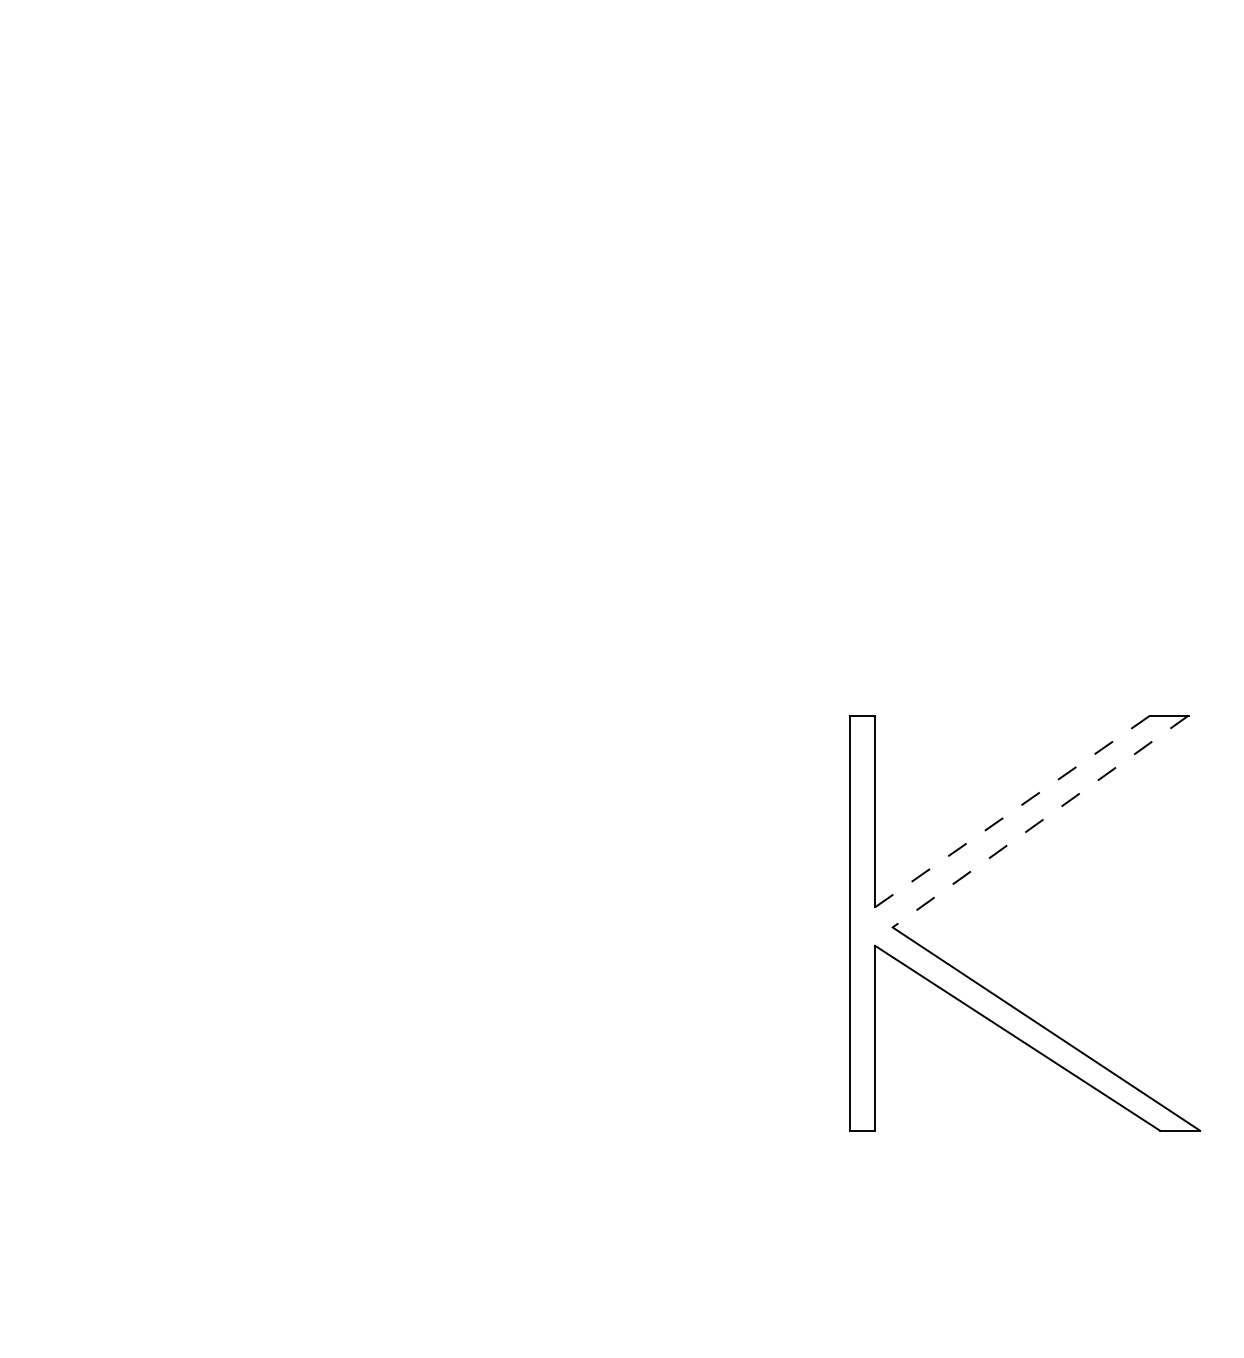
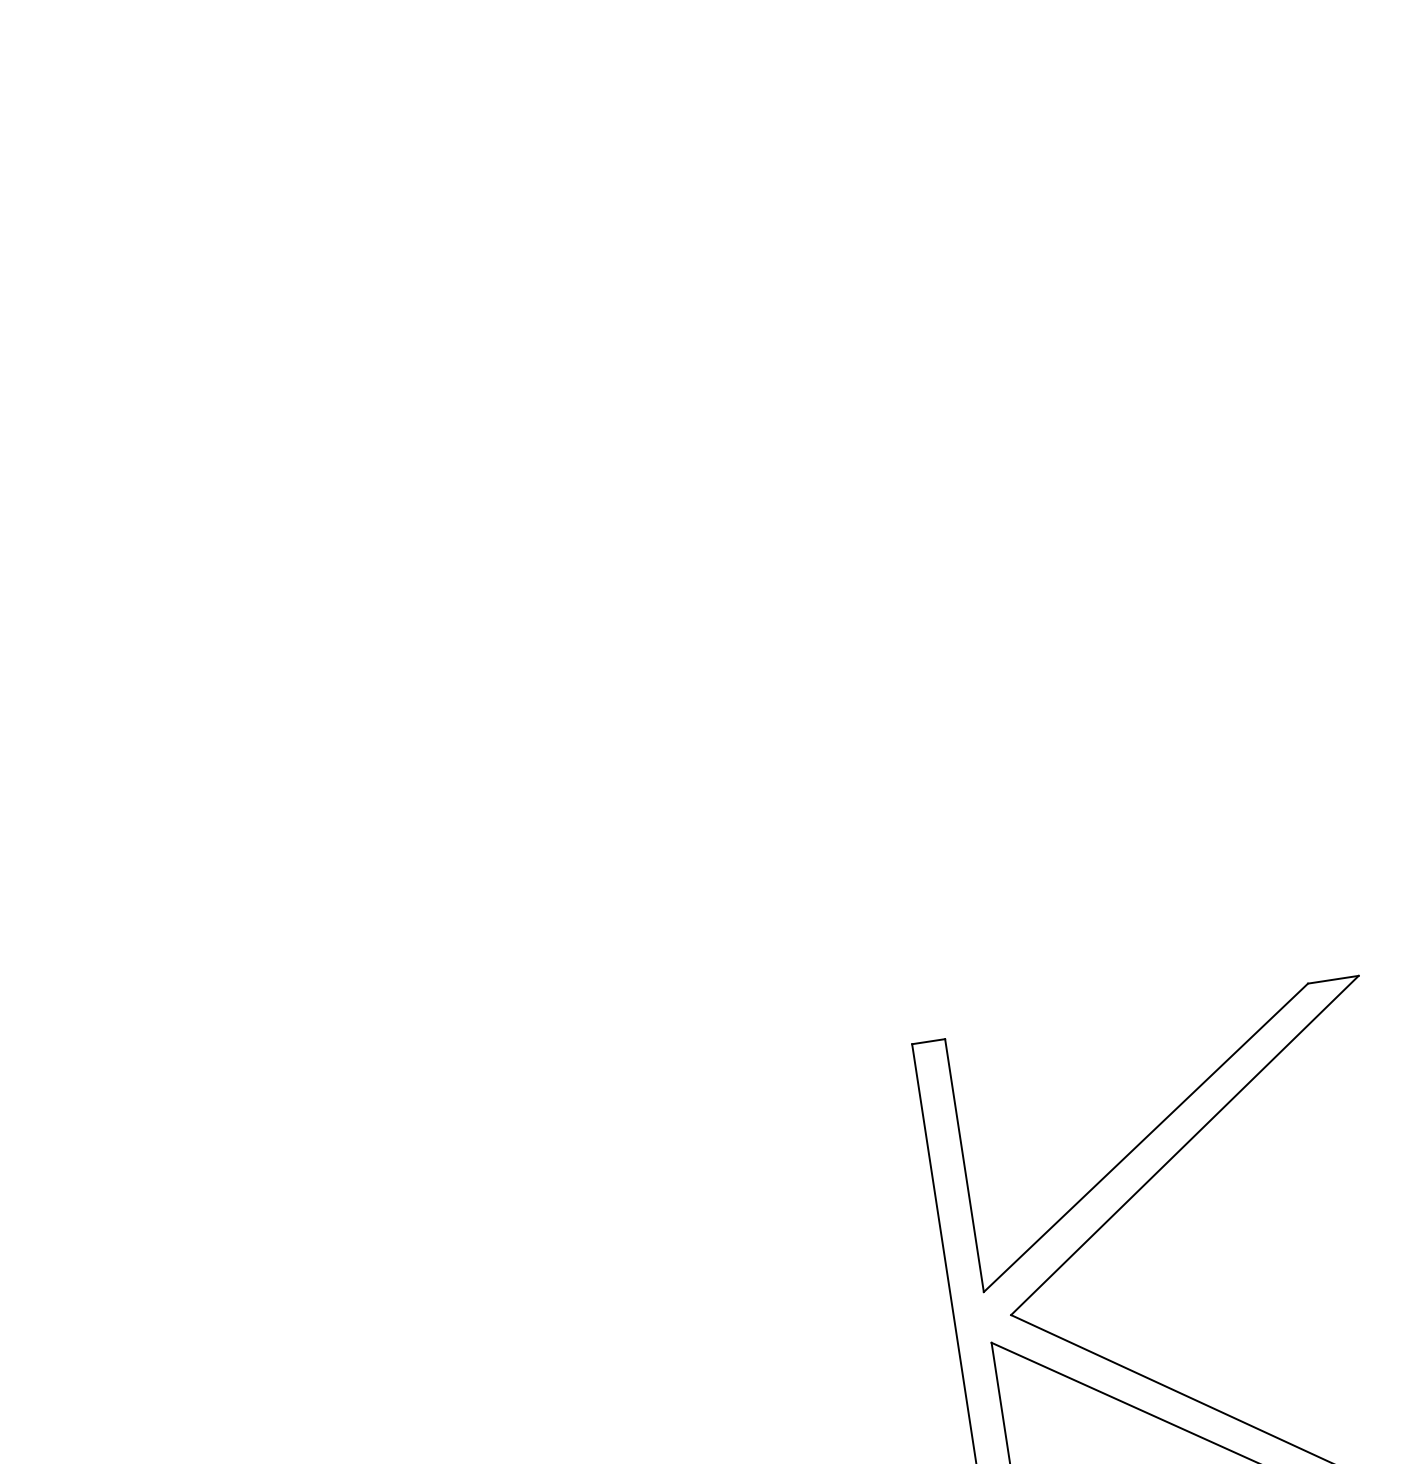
line: (1012, 811) -> (1145, 1137), dashed -> solid
line: (1040, 821) -> (1184, 1145), dashed -> solid

